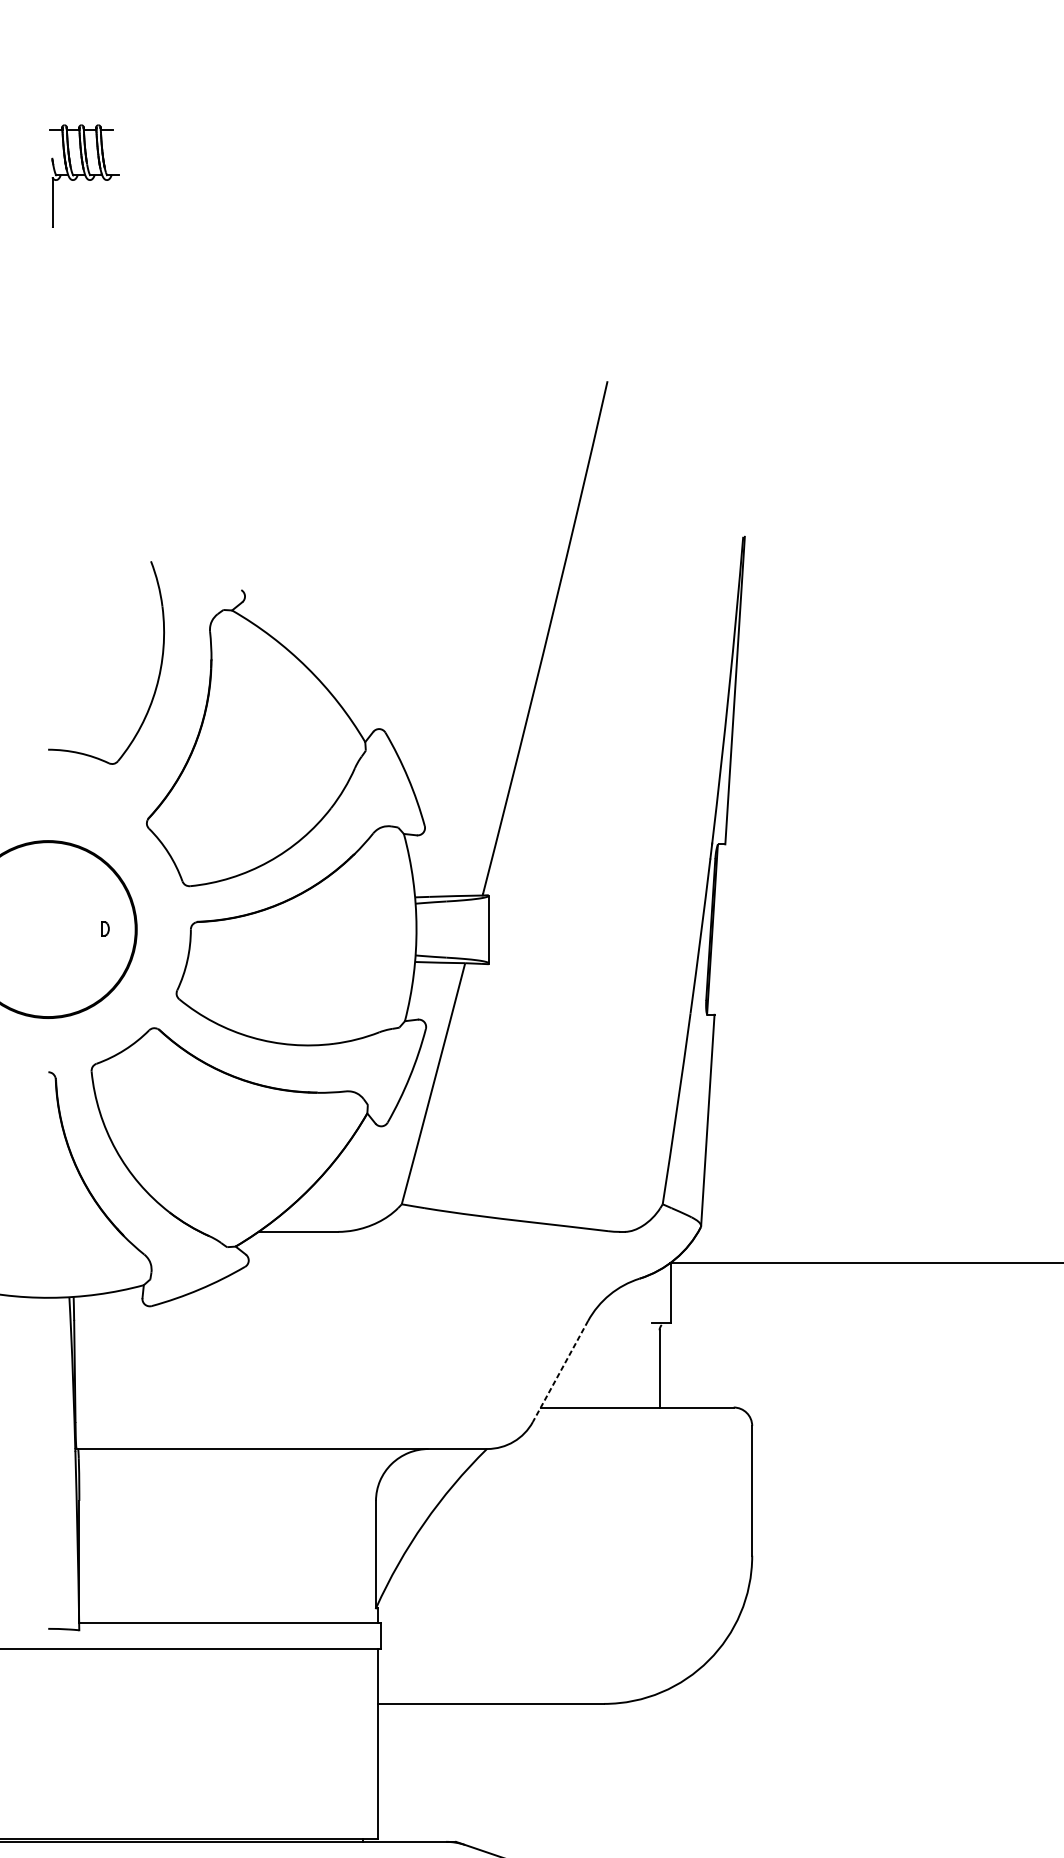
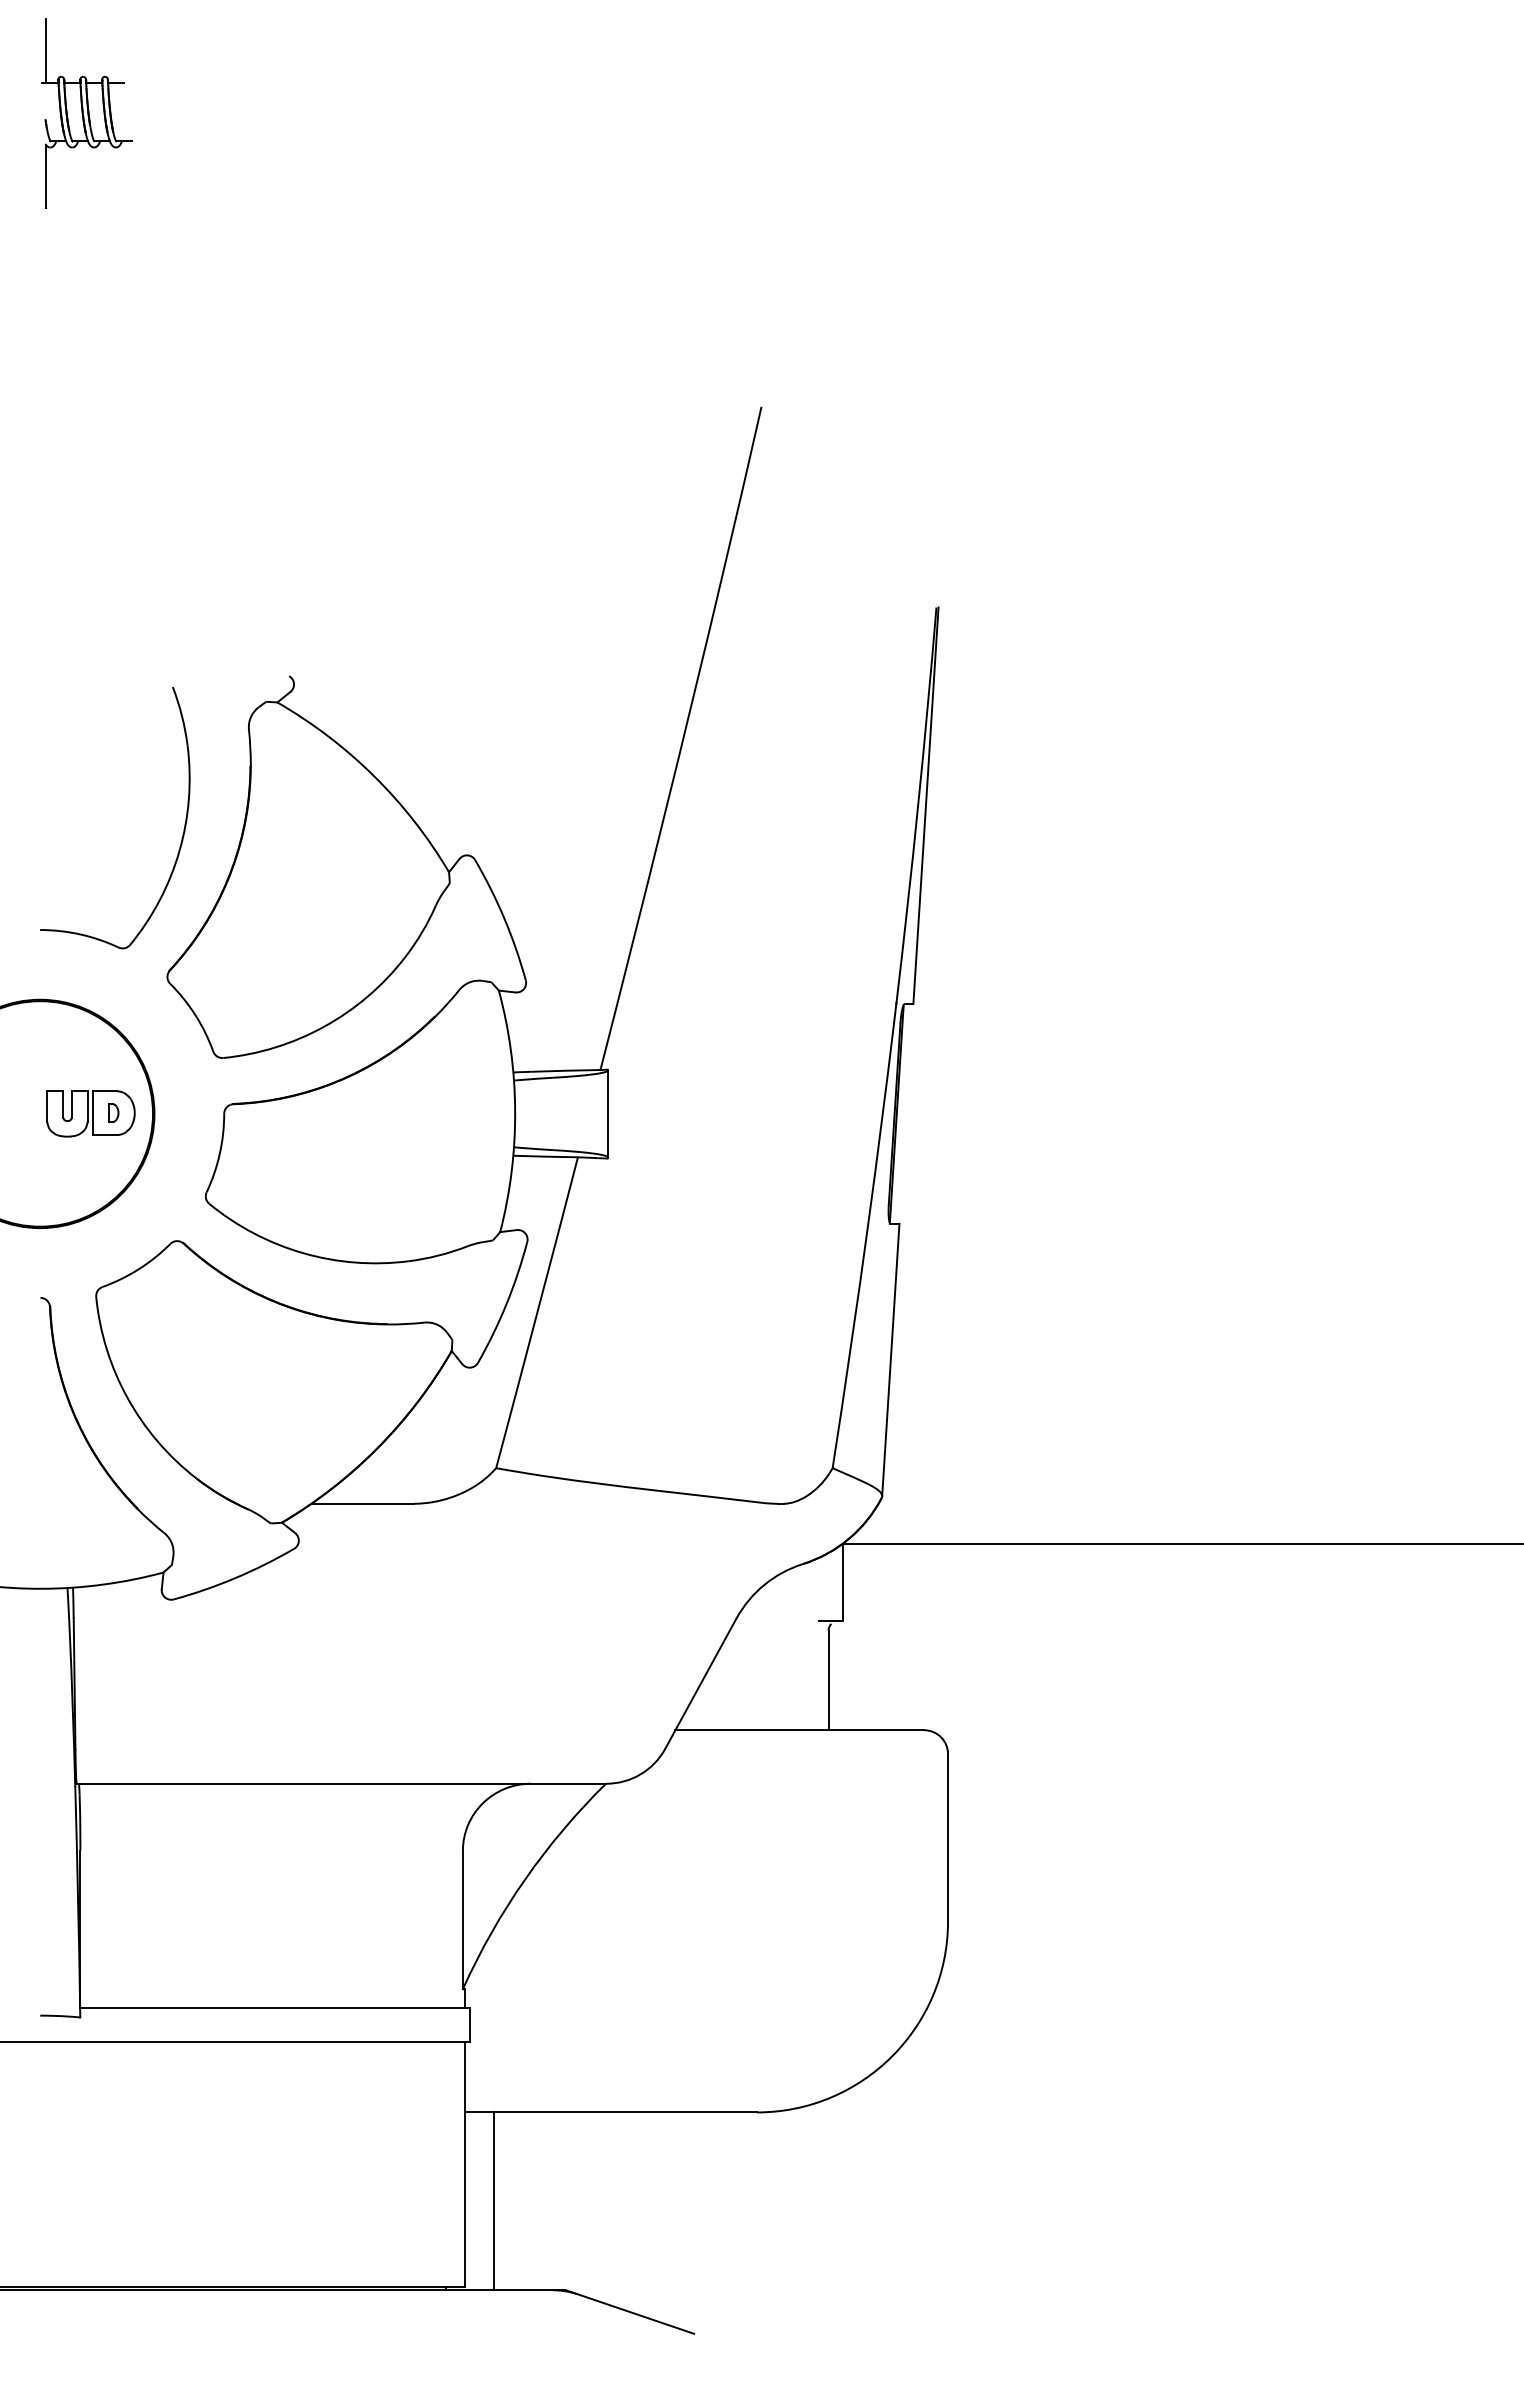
line: (53, 104) -> (46, 50), added
part: (159, 671) -> (183, 829), moved
part: (87, 929) -> (90, 1113), added
line: (560, 1372) -> (700, 1684), dashed -> solid
line: (400, 1772) -> (494, 2201), added

